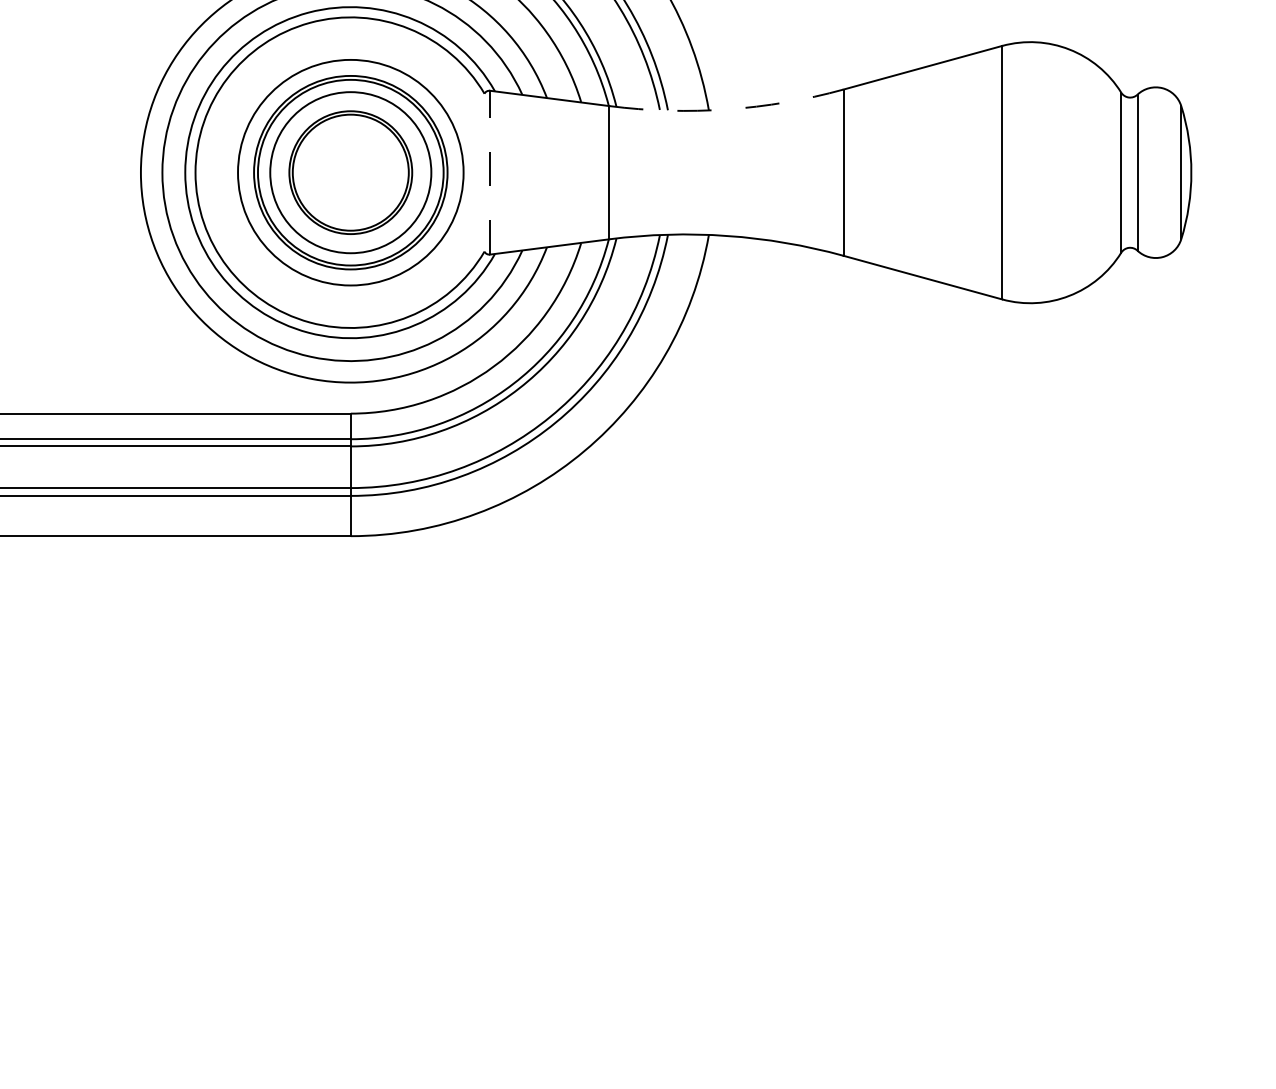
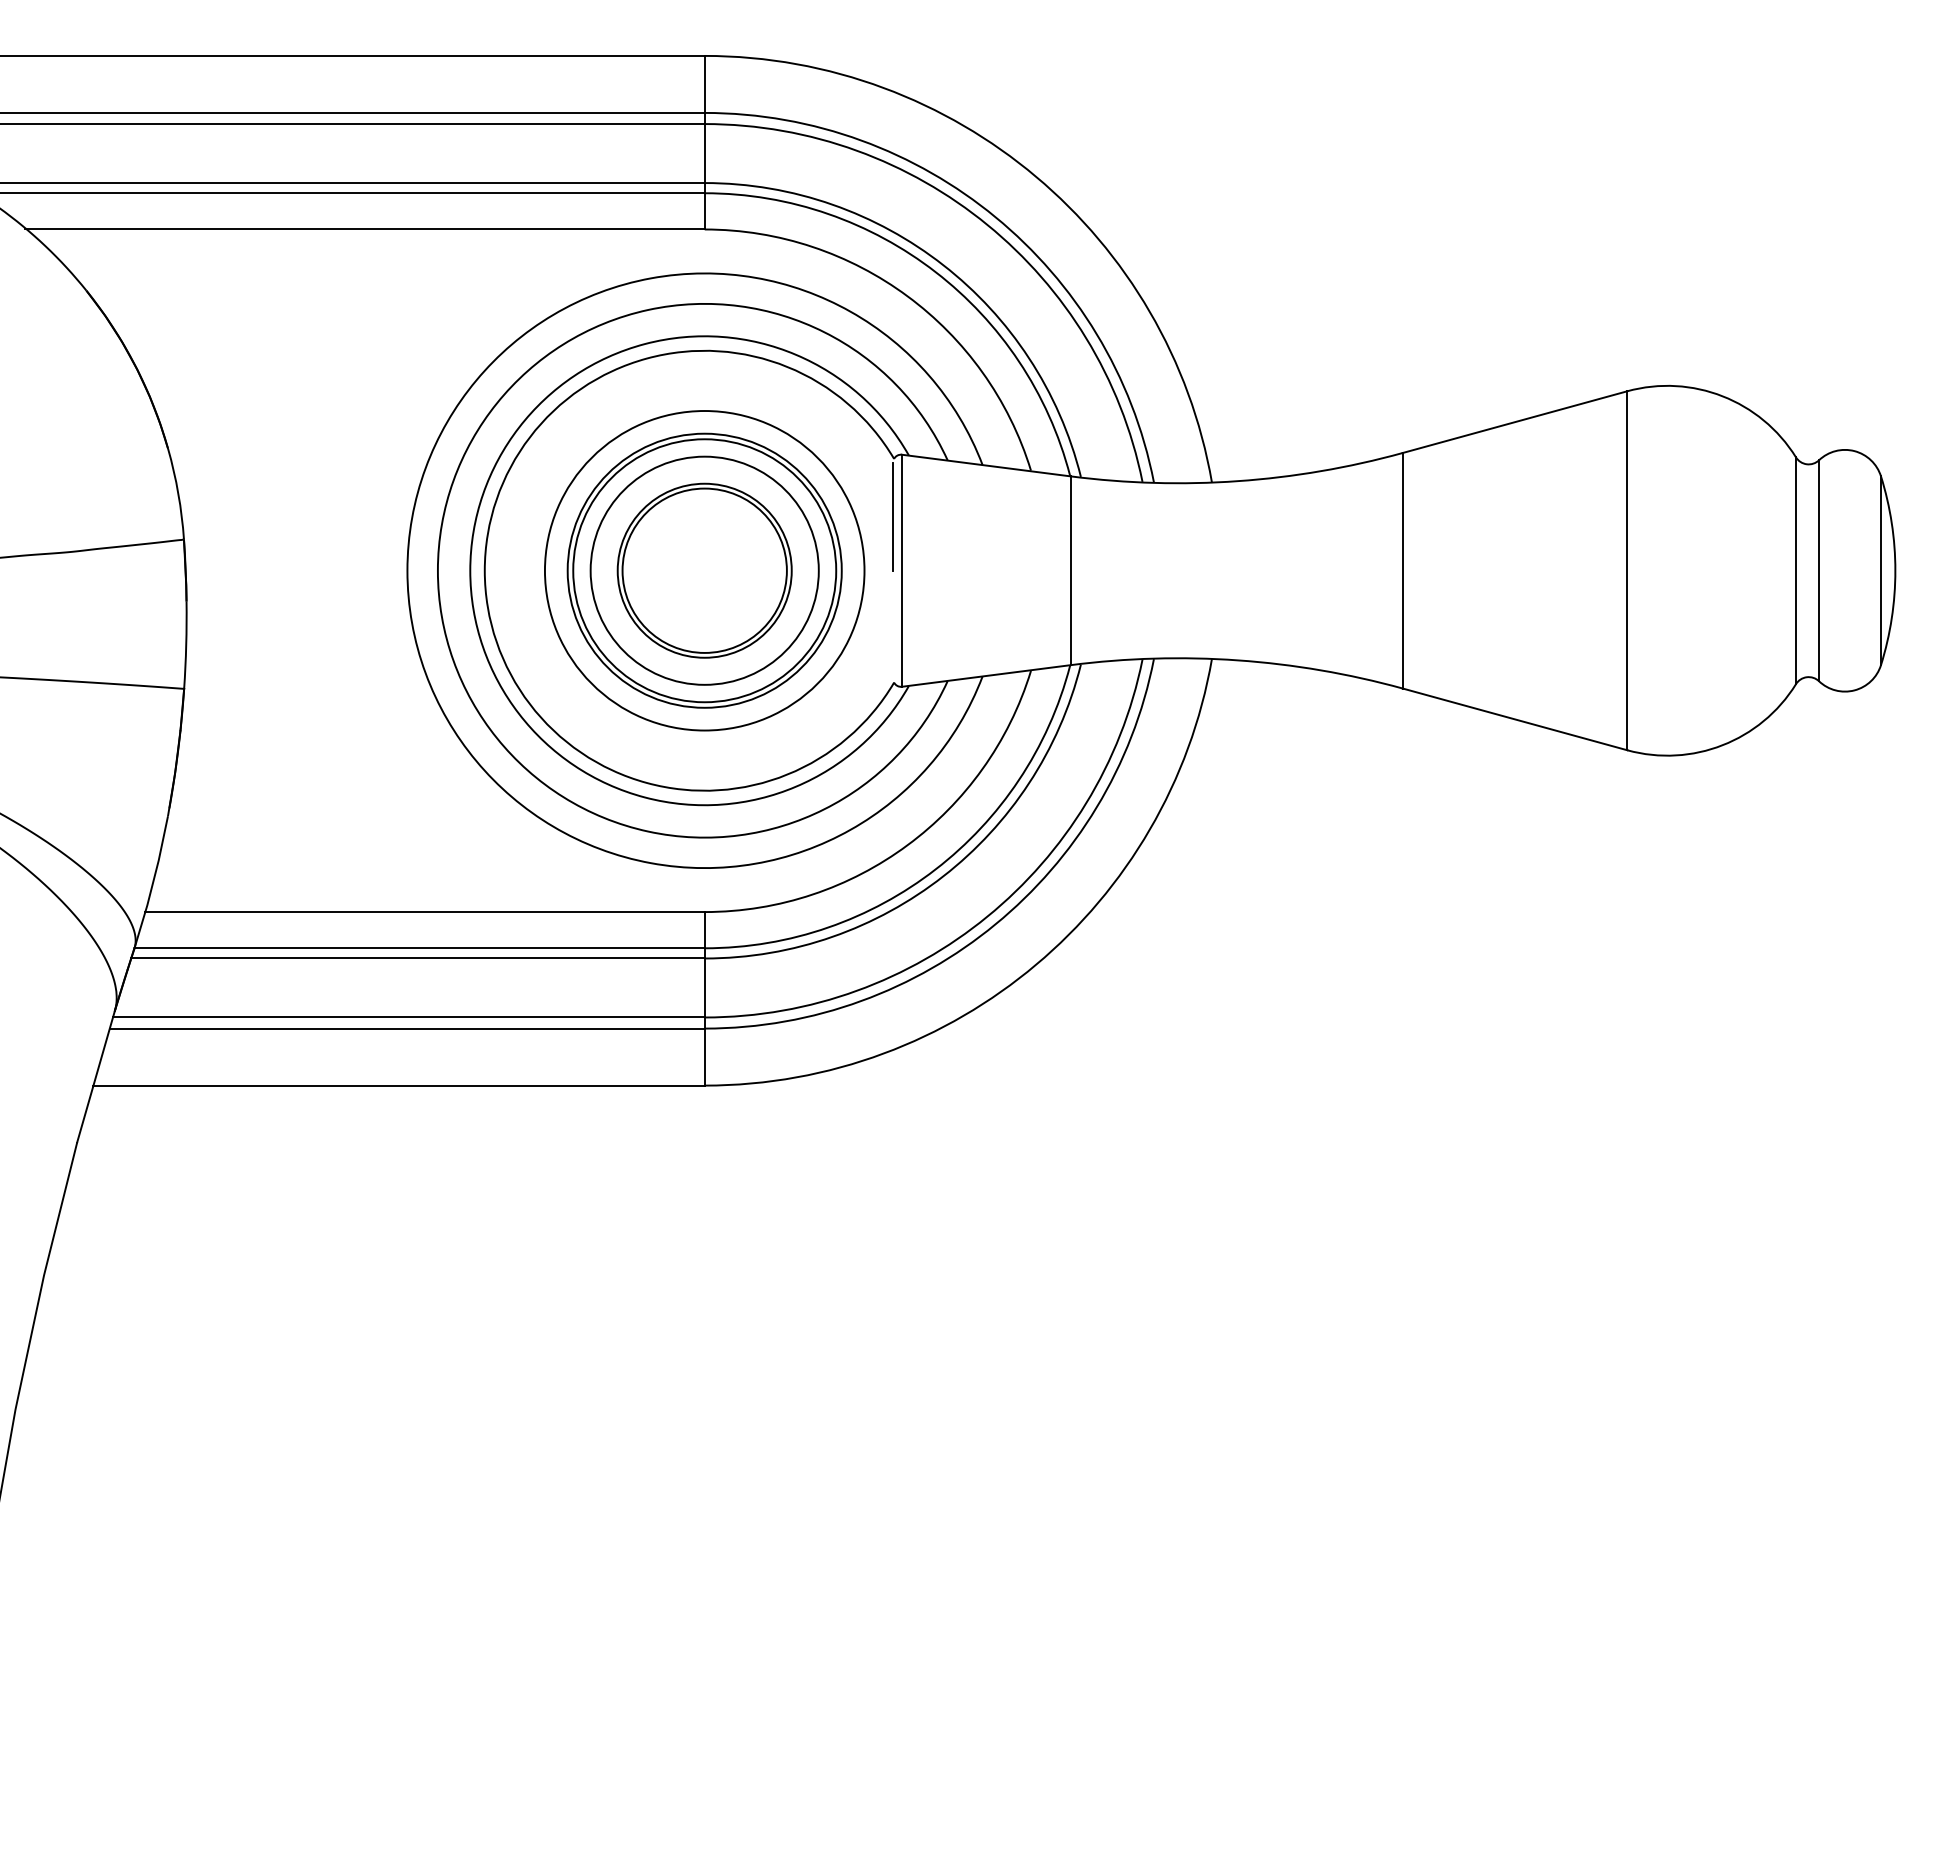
arc: (726, 109) -> (1237, 481), dashed -> solid
line: (484, 134) -> (893, 516), added
line: (489, 172) -> (901, 570), dashed -> solid

